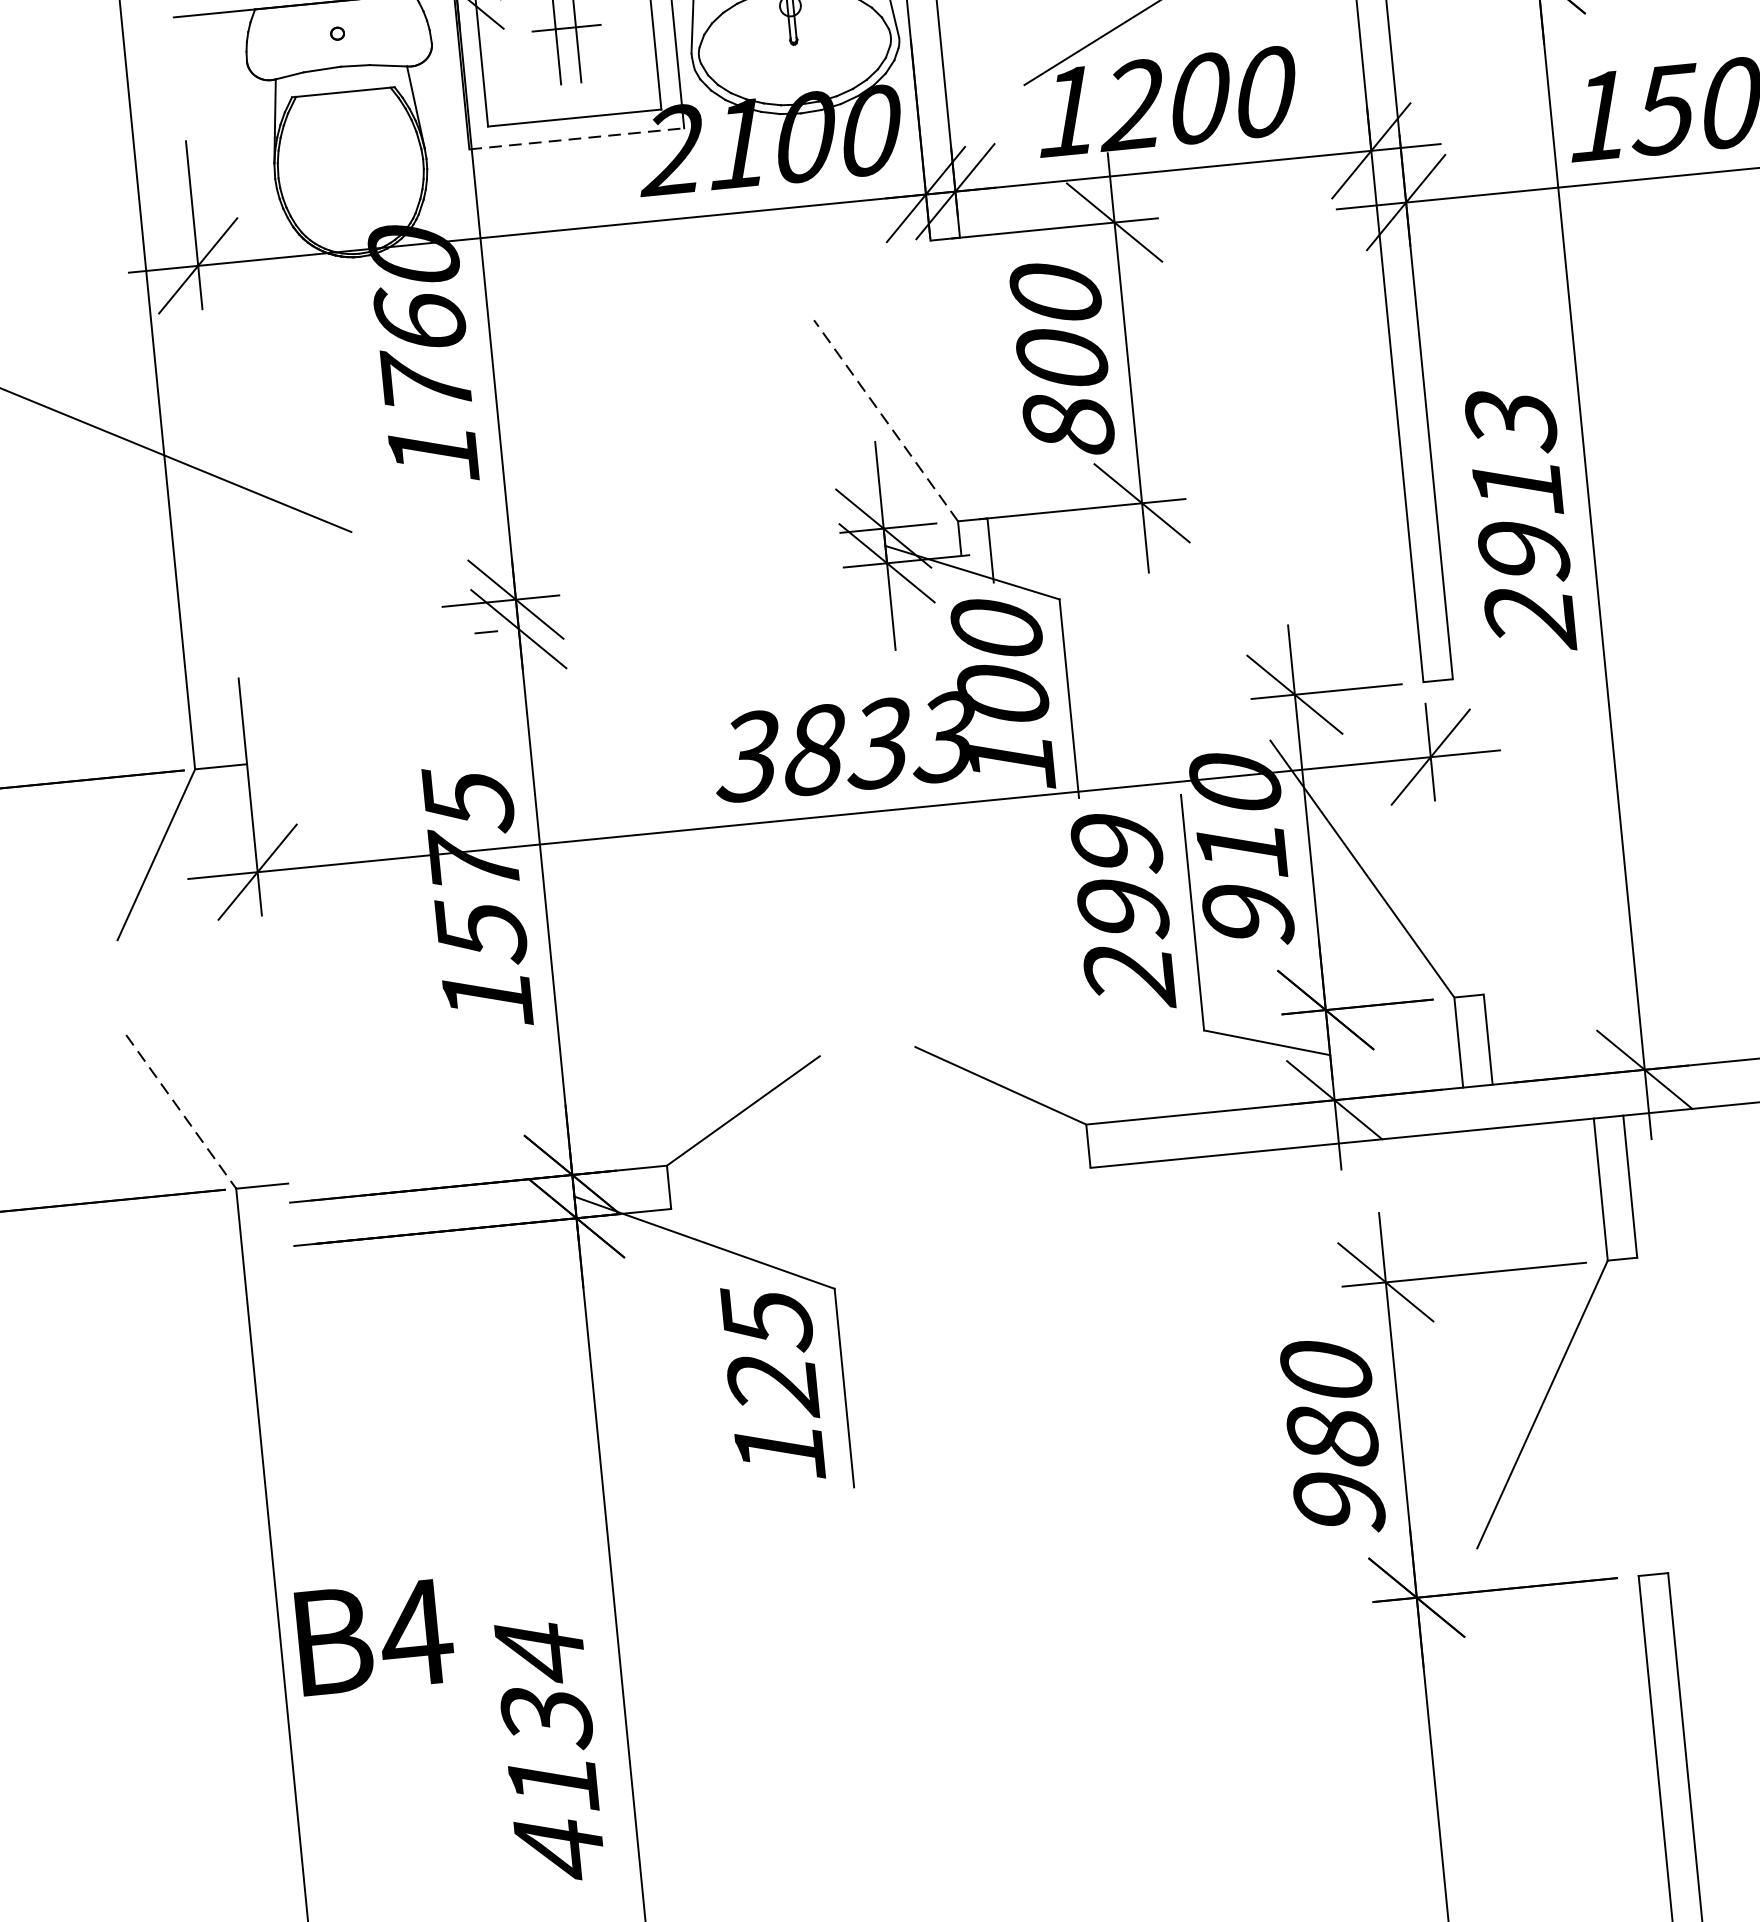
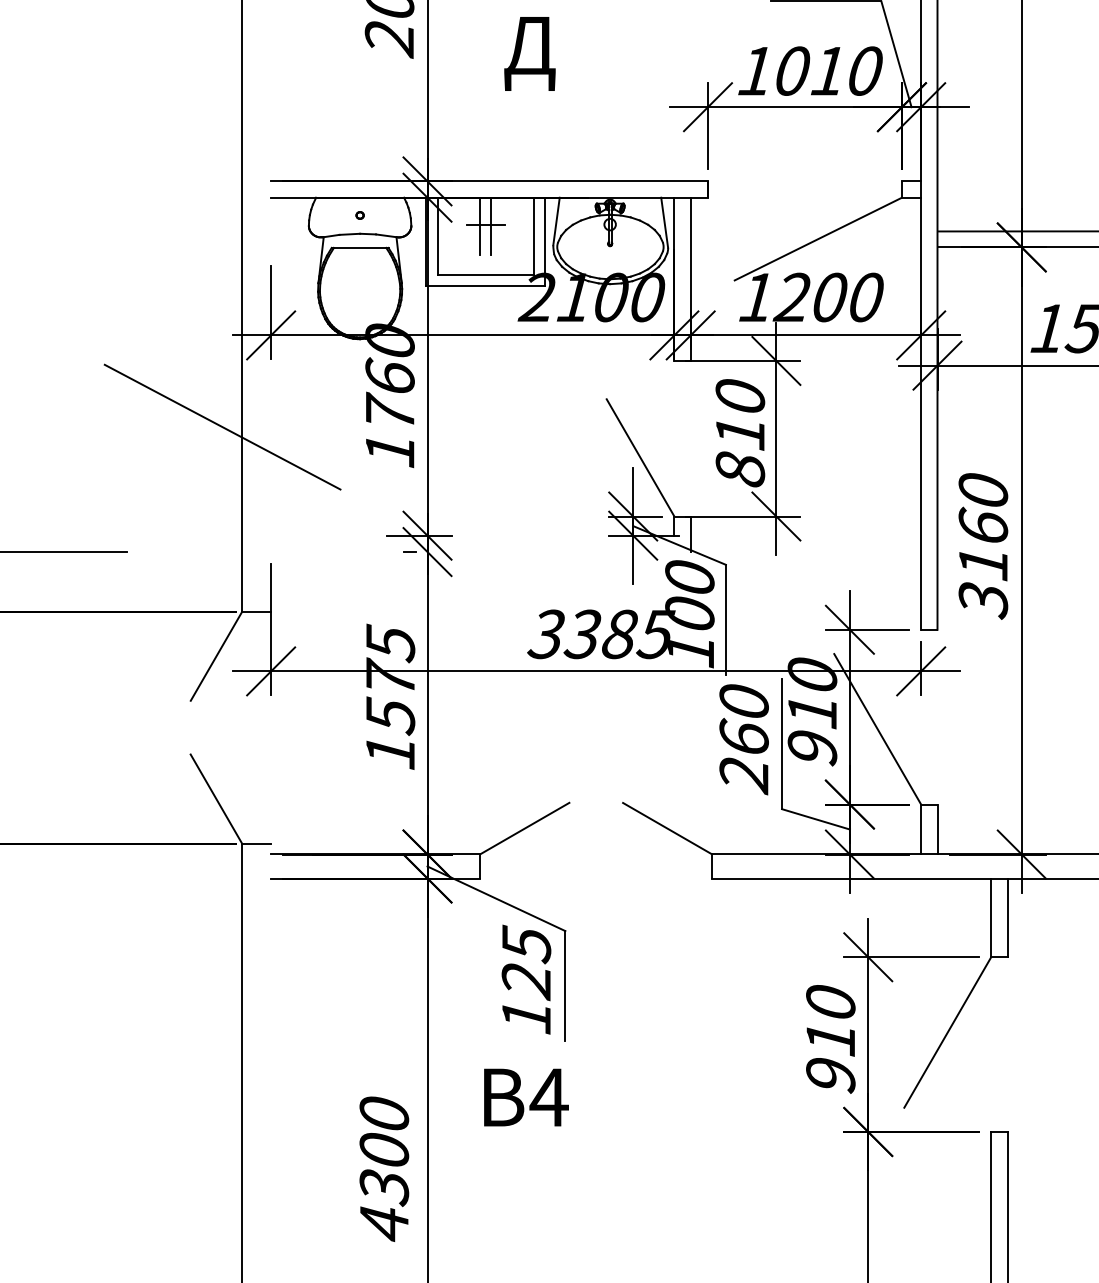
line: (576, 139) -> (485, 286), dashed -> solid
text: (1062, 358) -> (740, 432), 800 -> 810
line: (886, 420) -> (640, 457), dashed -> solid
text: (1521, 520) -> (983, 546), 2913 -> 3160
text: (879, 743) -> (619, 634), 3833 -> 3385
text: (1118, 877) -> (743, 720), 299 -> 260
line: (181, 1113) -> (216, 799), dashed -> solid
text: (1332, 1435) -> (830, 1038), 980 -> 910
text: (375, 1637) -> (526, 1097), moved
text: (547, 1718) -> (384, 1151), 4134 -> 4300

